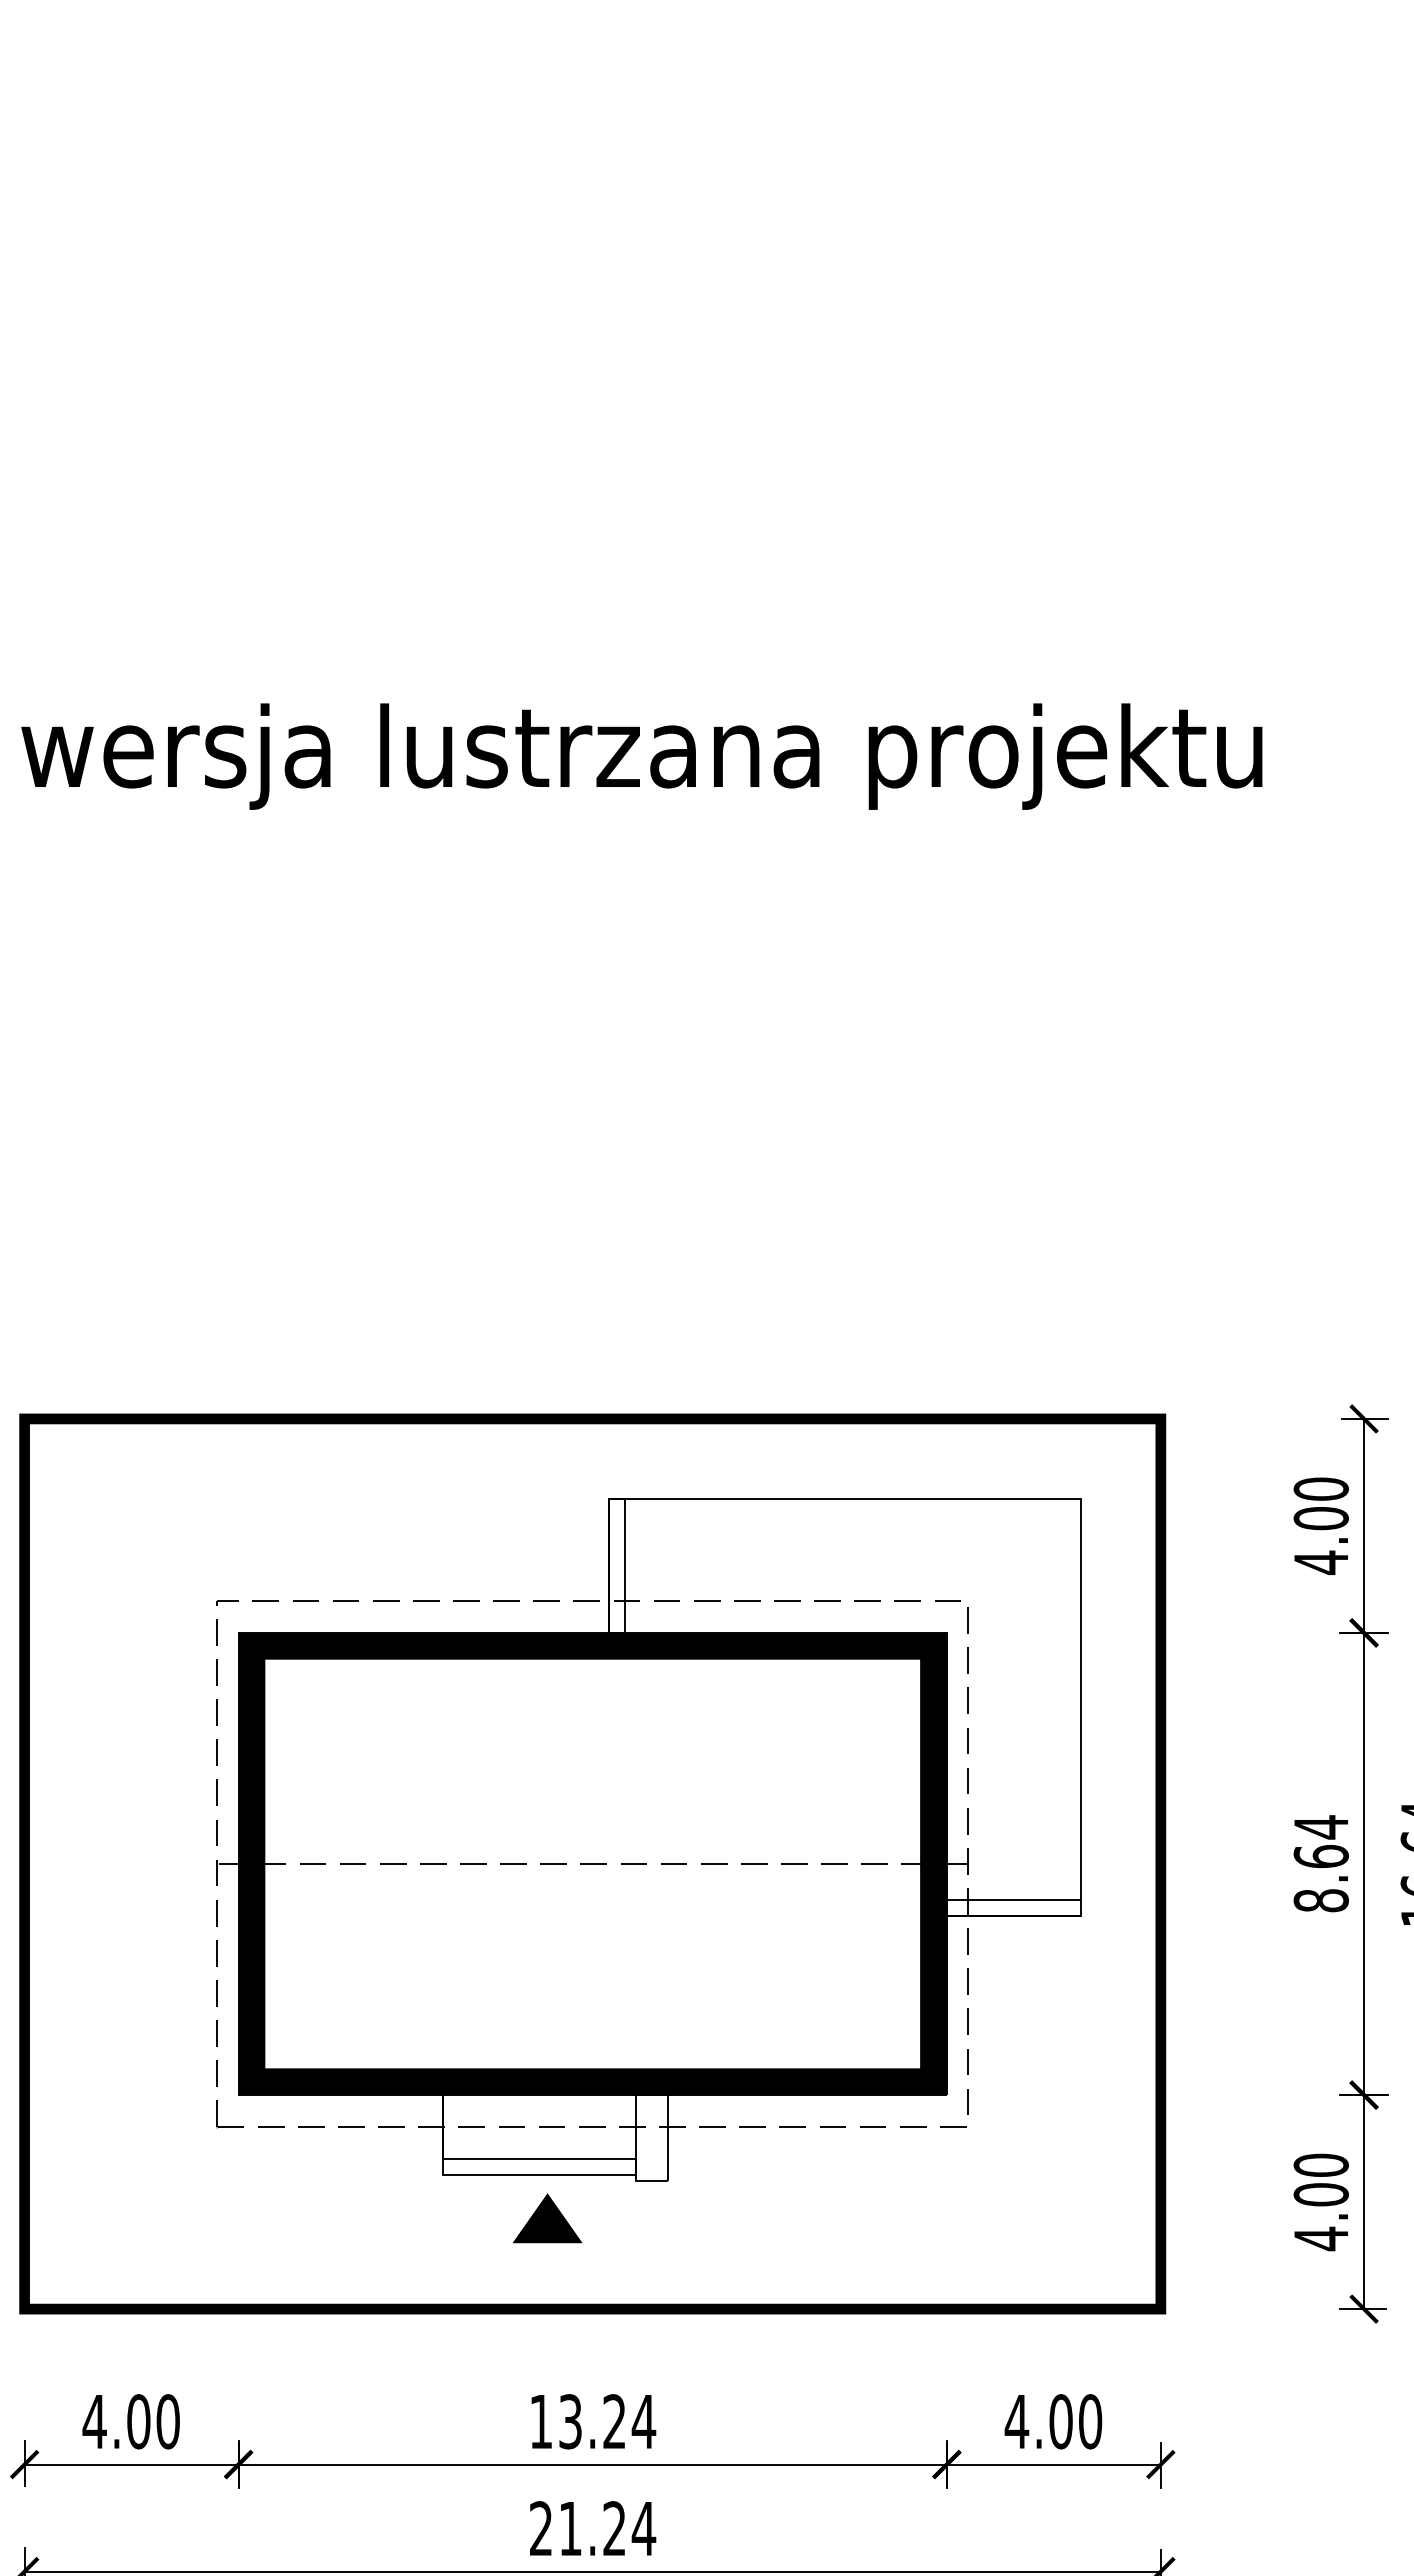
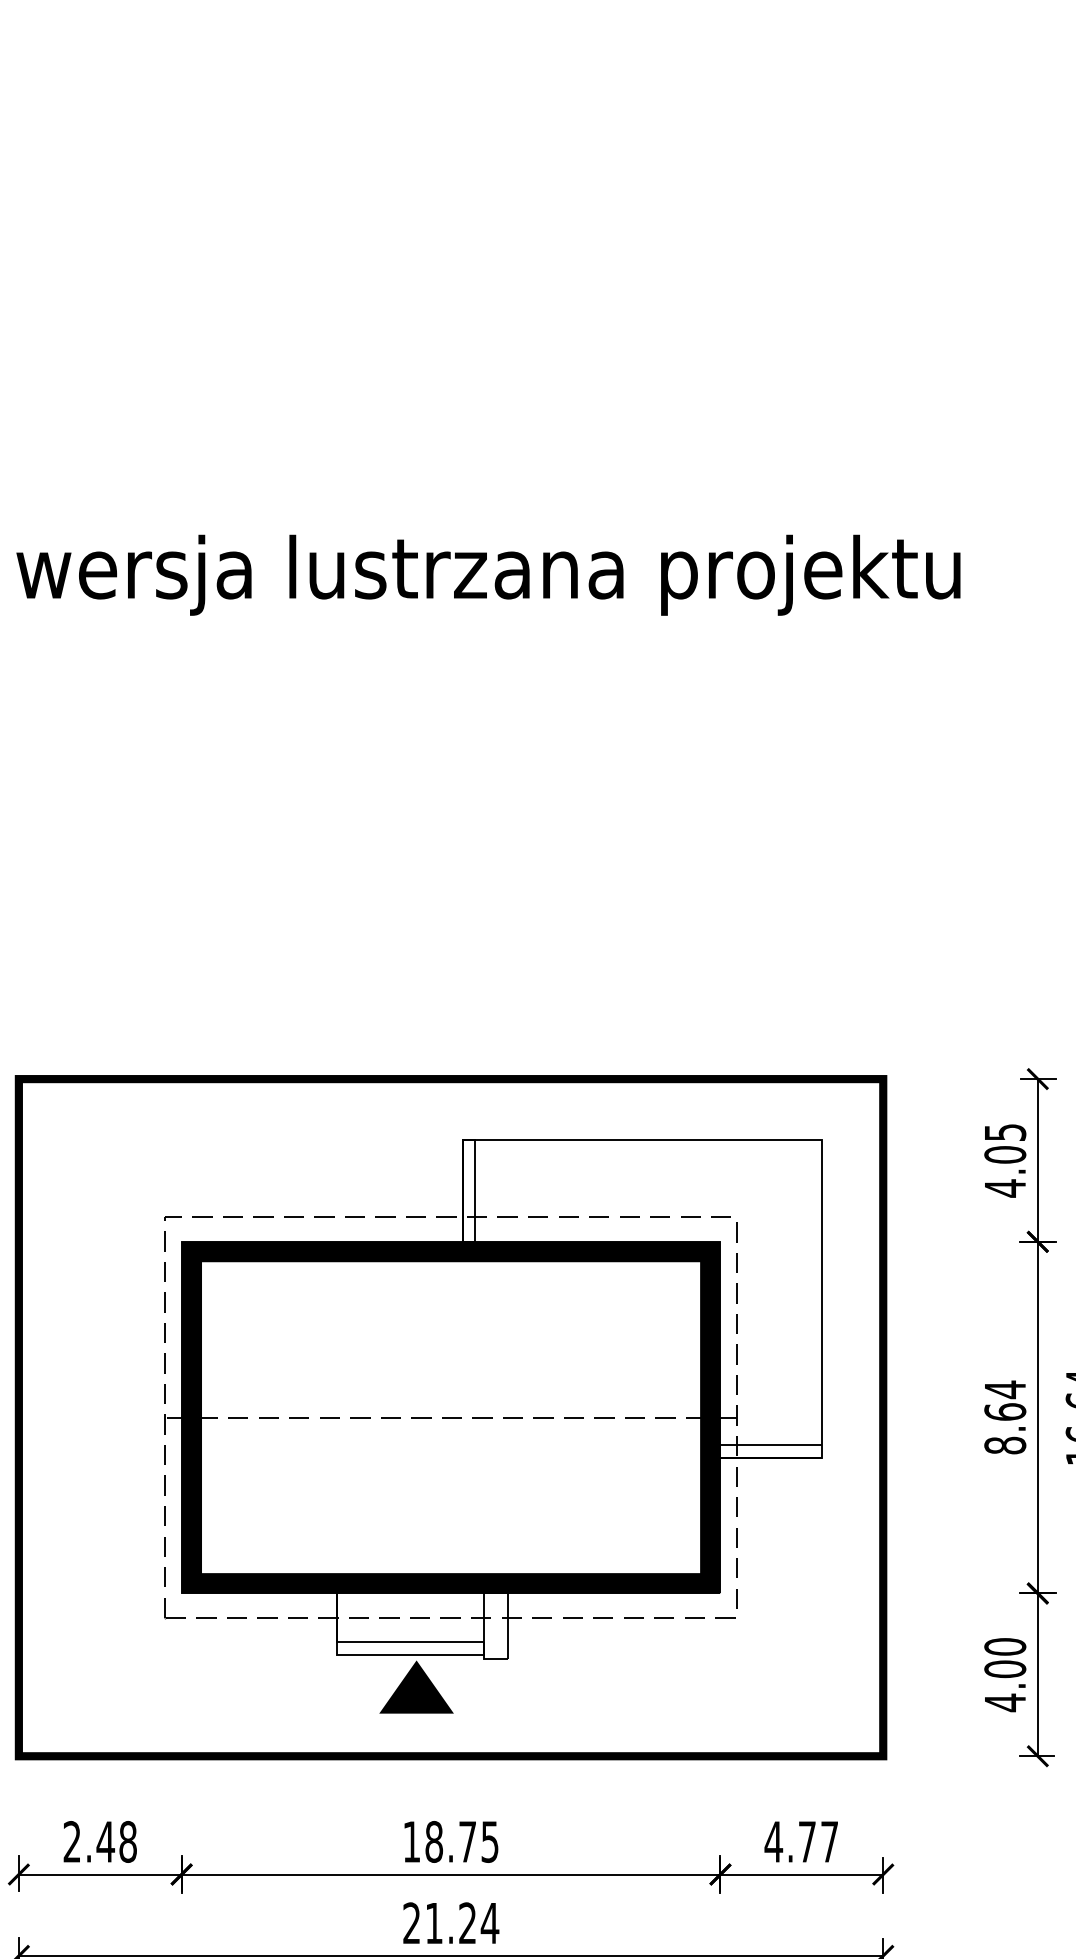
text: (1320, 1488) -> (1004, 1132), 4.00 -> 4.05
part: (547, 2218) -> (416, 1687), size x1.4
text: (130, 2421) -> (99, 1841), 4.00 -> 2.48
text: (607, 2421) -> (462, 1841), 13.24 -> 18.75
text: (1075, 2421) -> (818, 1841), 4.00 -> 4.77

